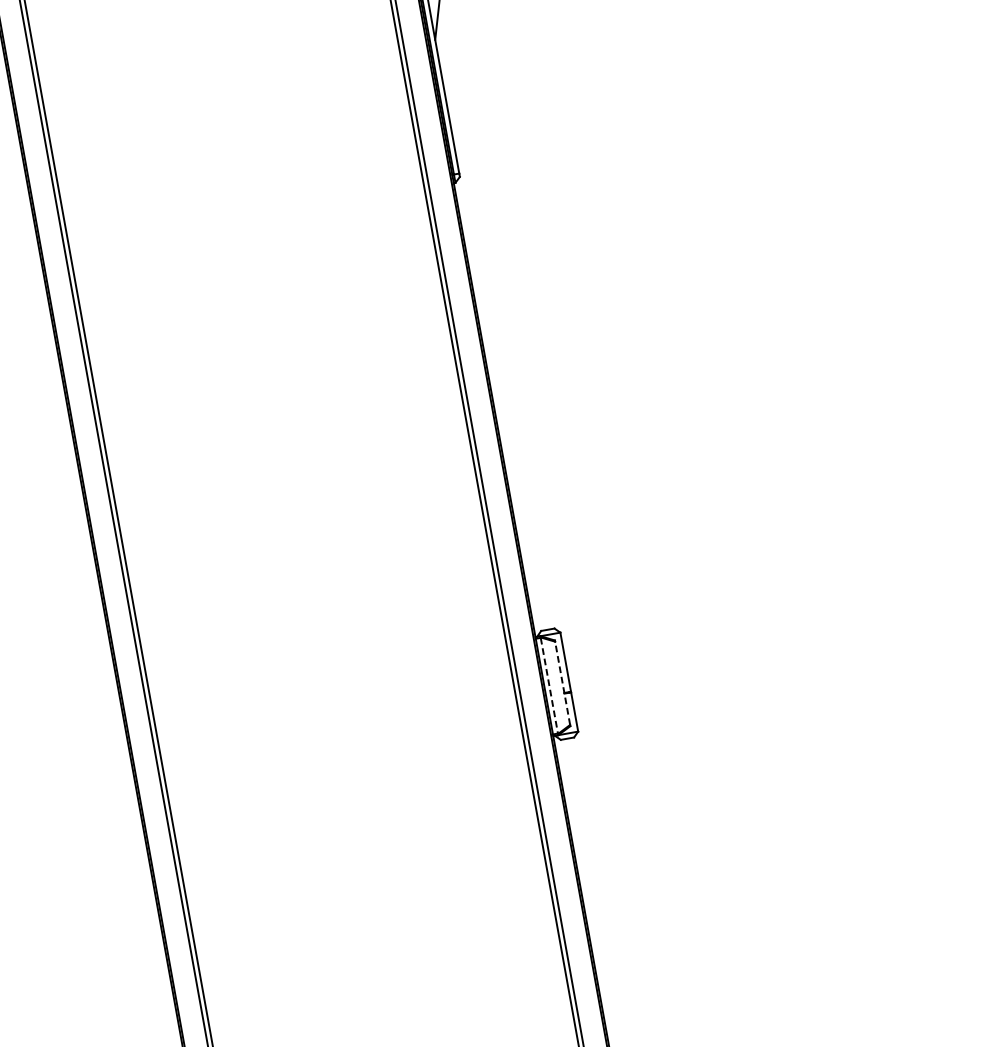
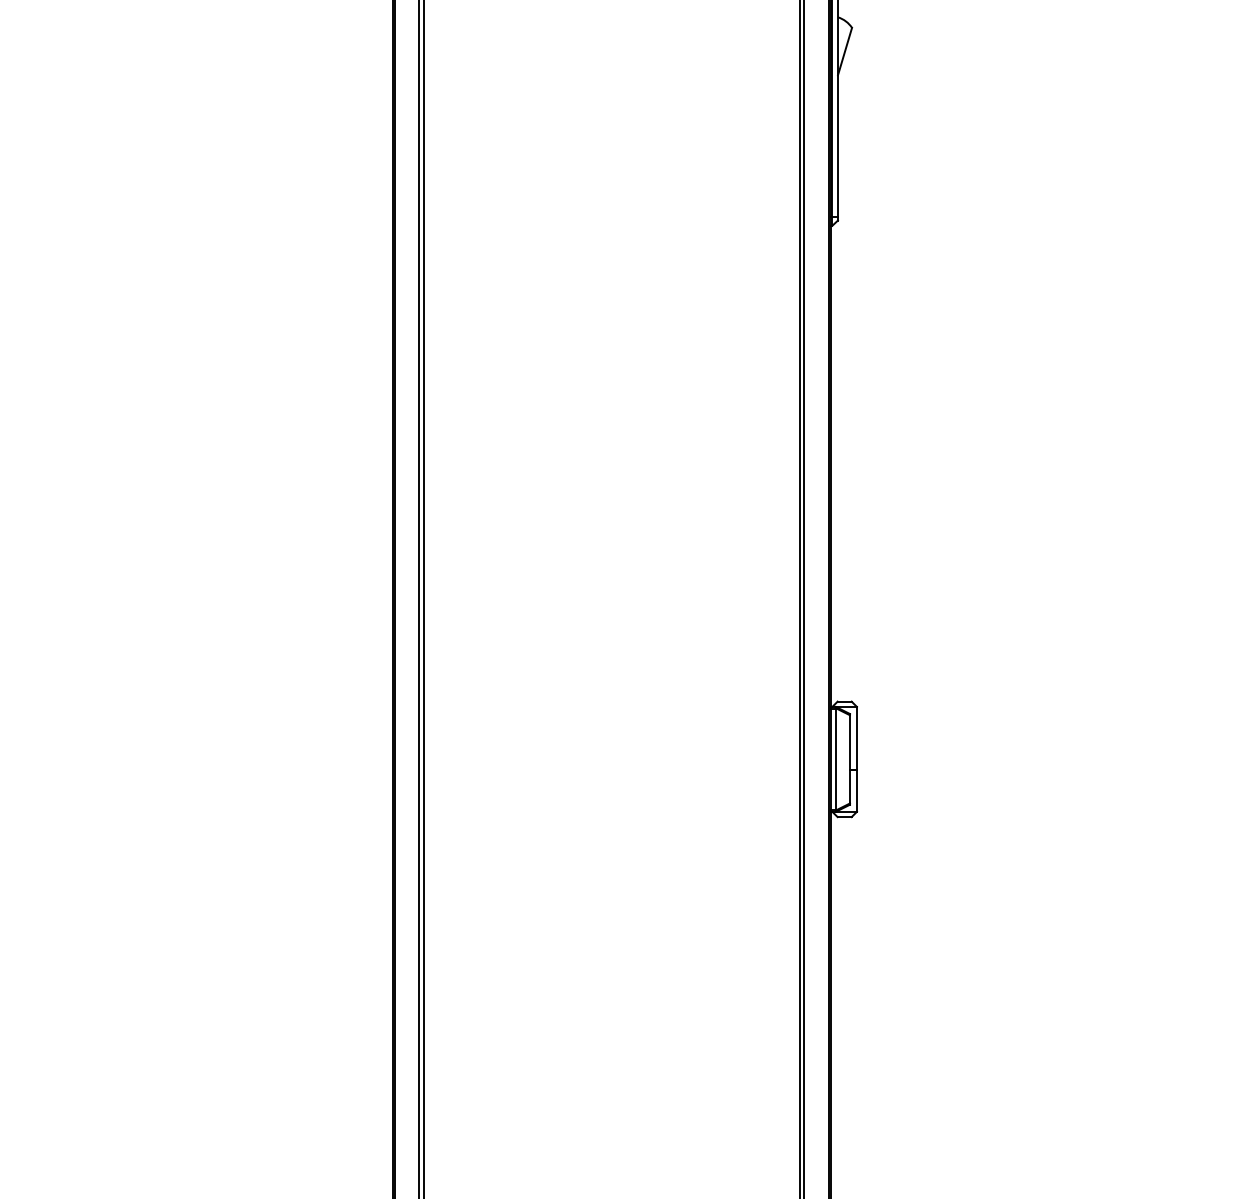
line: (562, 682) -> (849, 758), dashed -> solid
line: (549, 685) -> (835, 759), dashed -> solid

